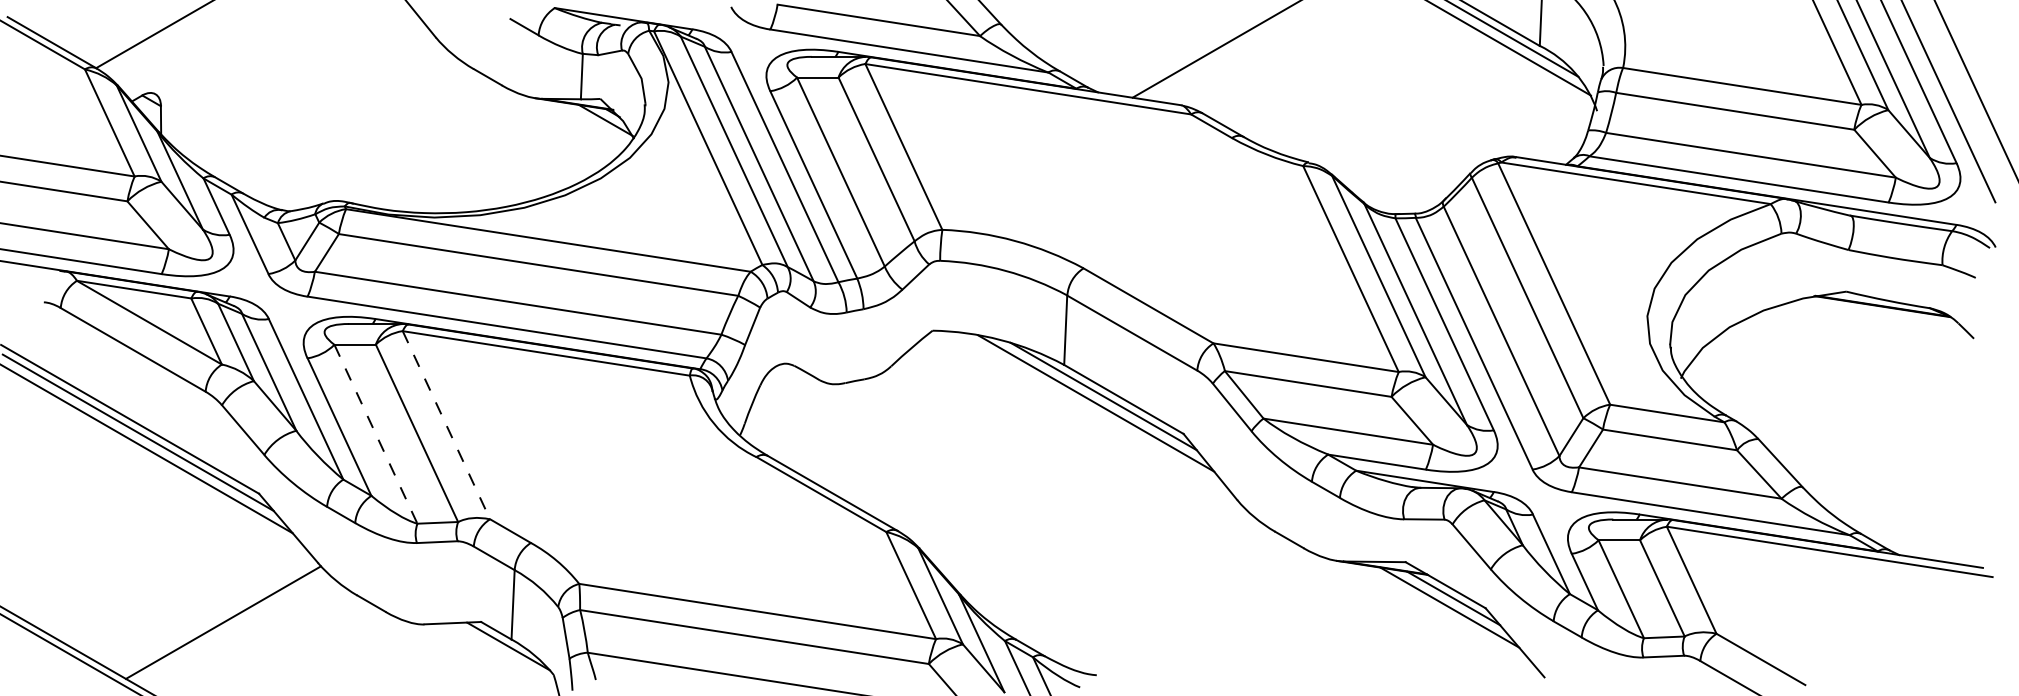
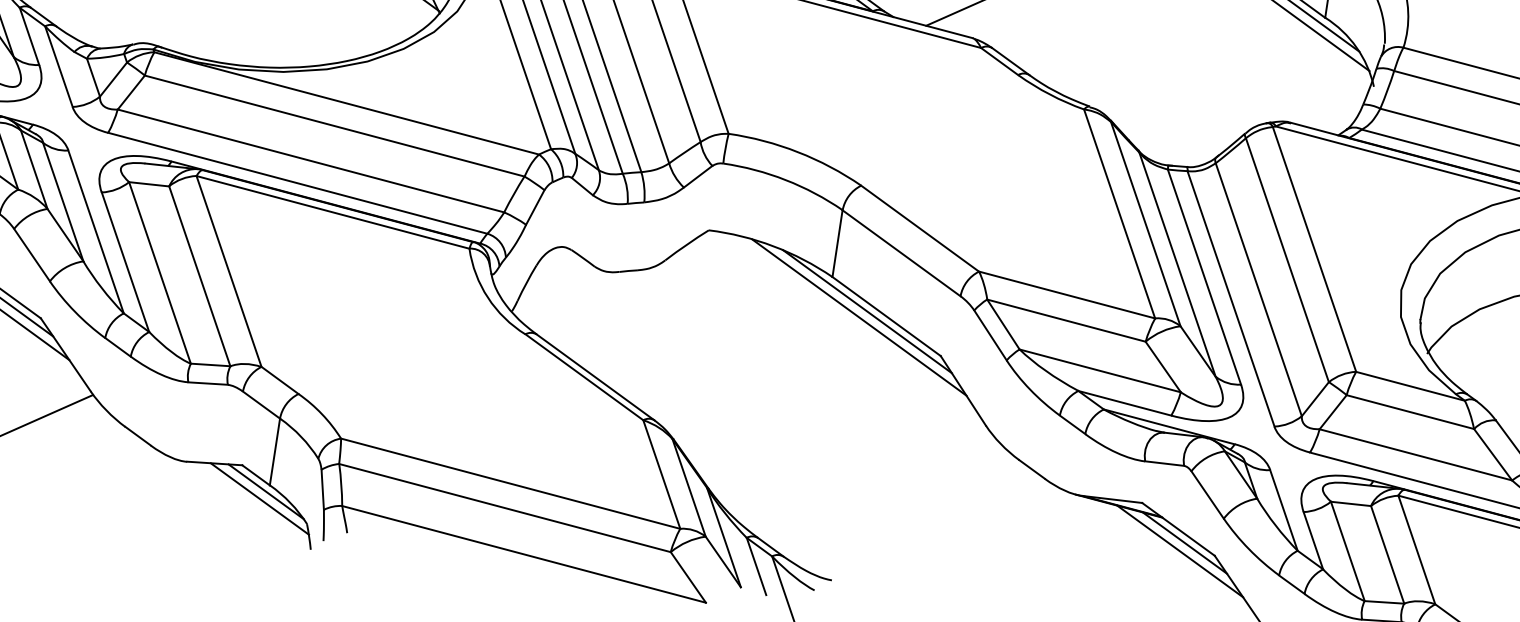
line: (446, 425) -> (229, 271), dashed -> solid
line: (375, 434) -> (159, 273), dashed -> solid
line: (502, 654) -> (259, 498), added

